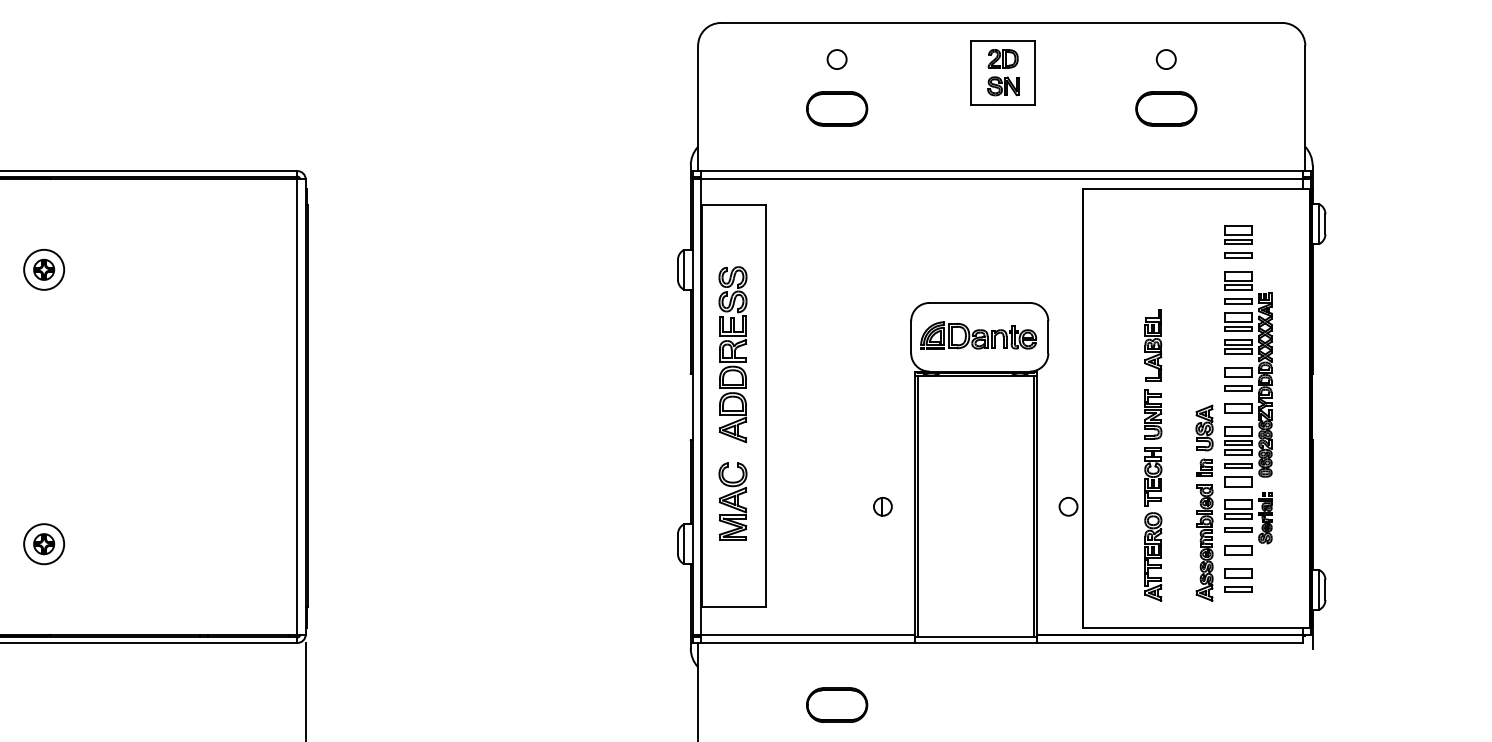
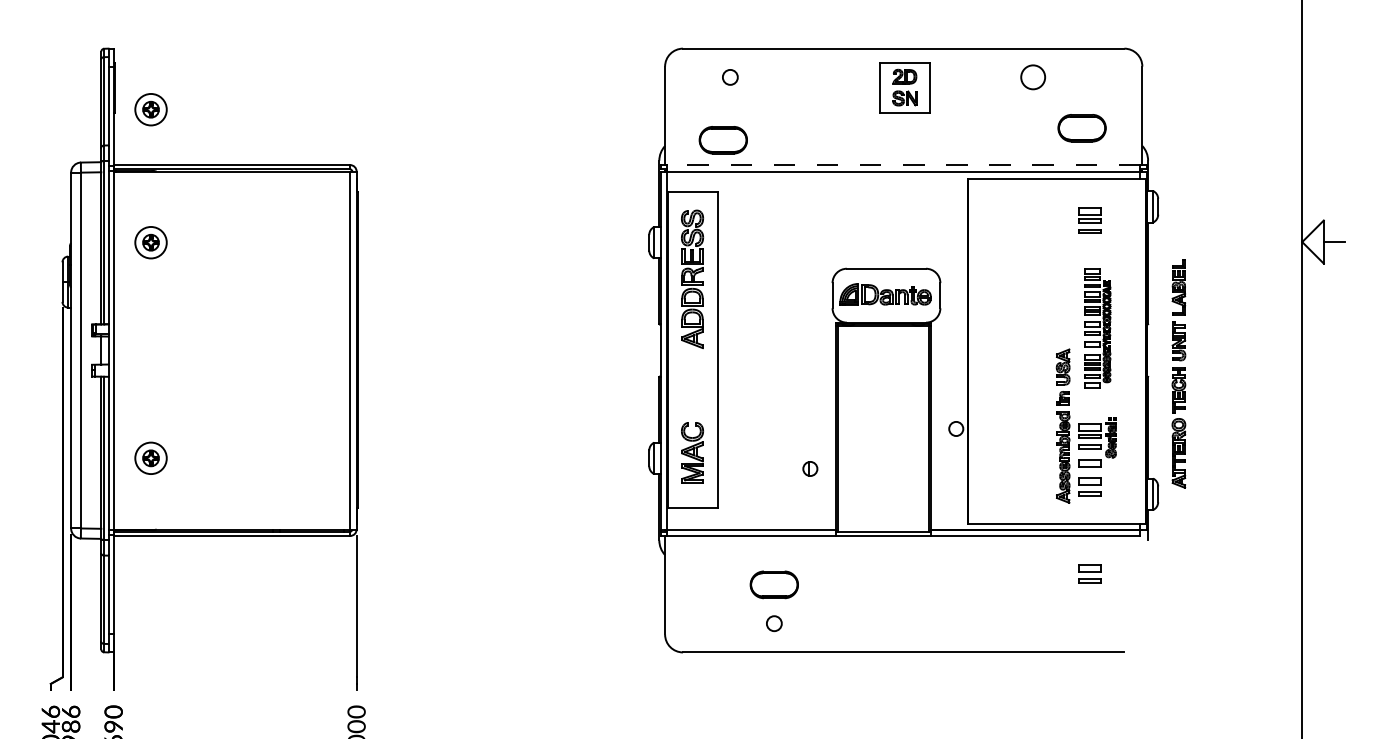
circle: (837, 59) -> (730, 77), moved
circle: (1165, 59) -> (1032, 77), size x1.6
part: (43, 100) -> (150, 109), added
part: (836, 109) -> (722, 140), moved
part: (1165, 109) -> (1081, 128), moved
line: (1001, 171) -> (903, 165), solid -> dashed
part: (732, 354) -> (692, 279), moved
part: (1248, 378) -> (1097, 328), size x0.7
part: (1152, 455) -> (1178, 373), moved
part: (732, 501) -> (692, 452), moved
part: (883, 506) -> (810, 468), moved
part: (1238, 690) -> (1089, 573), added

